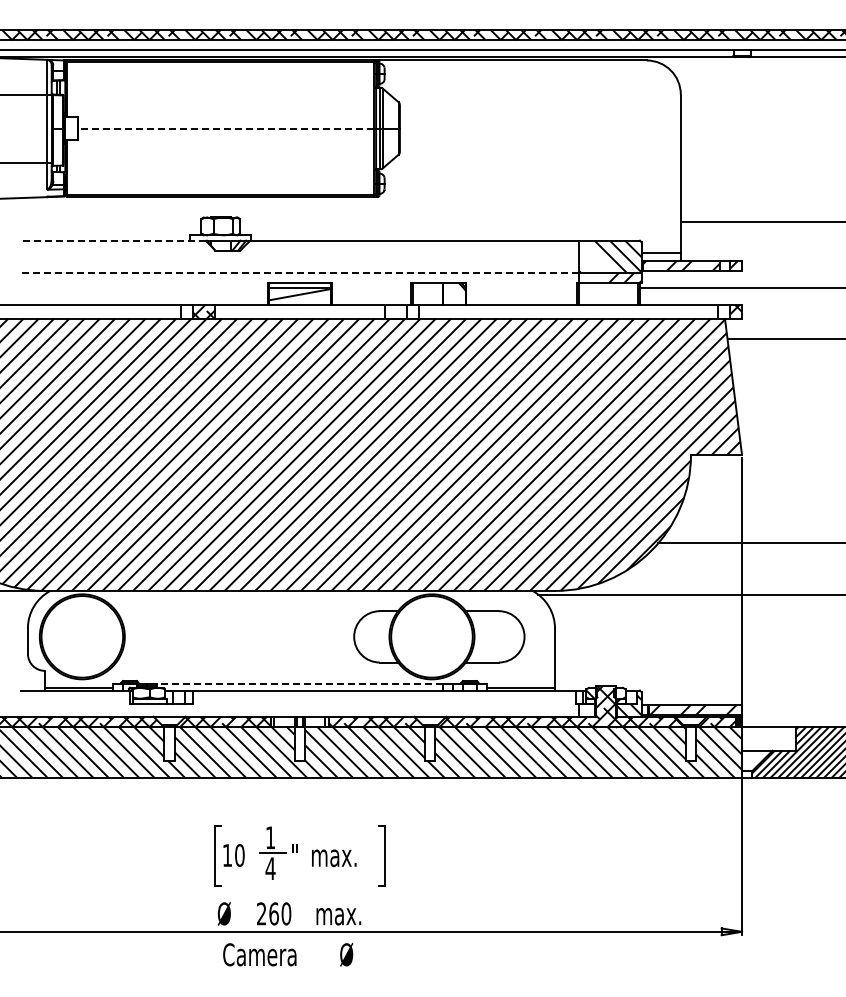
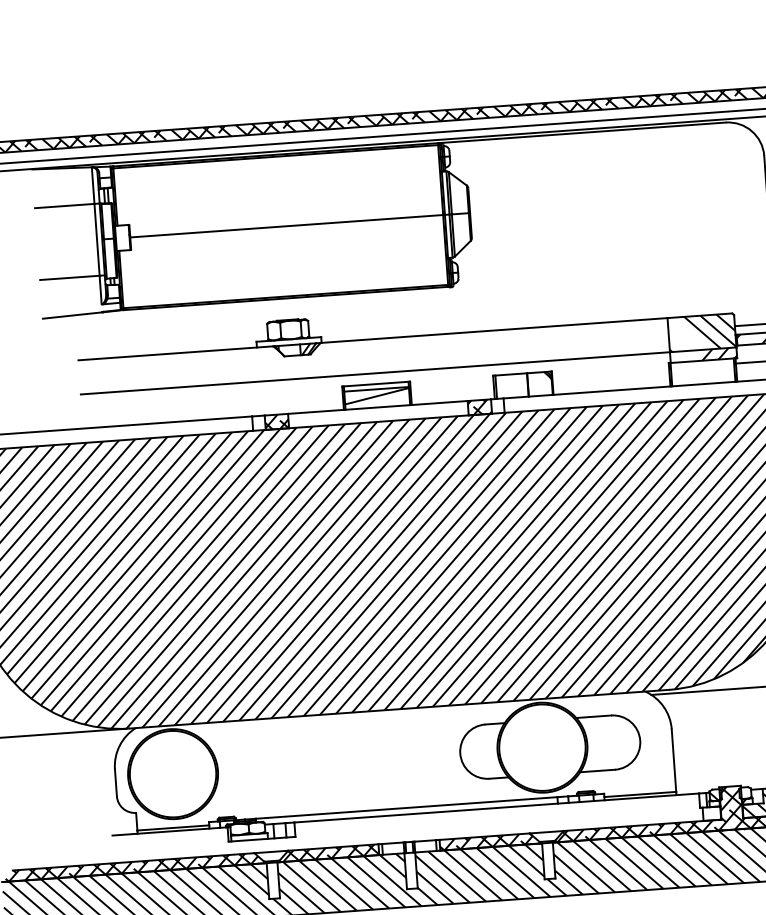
line: (225, 128) -> (285, 226), dashed -> solid
line: (112, 240) -> (174, 353), dashed -> solid
line: (299, 273) -> (374, 373), dashed -> solid
hatch: (395, 311) -> (479, 406), added
line: (299, 684) -> (406, 808), dashed -> solid

